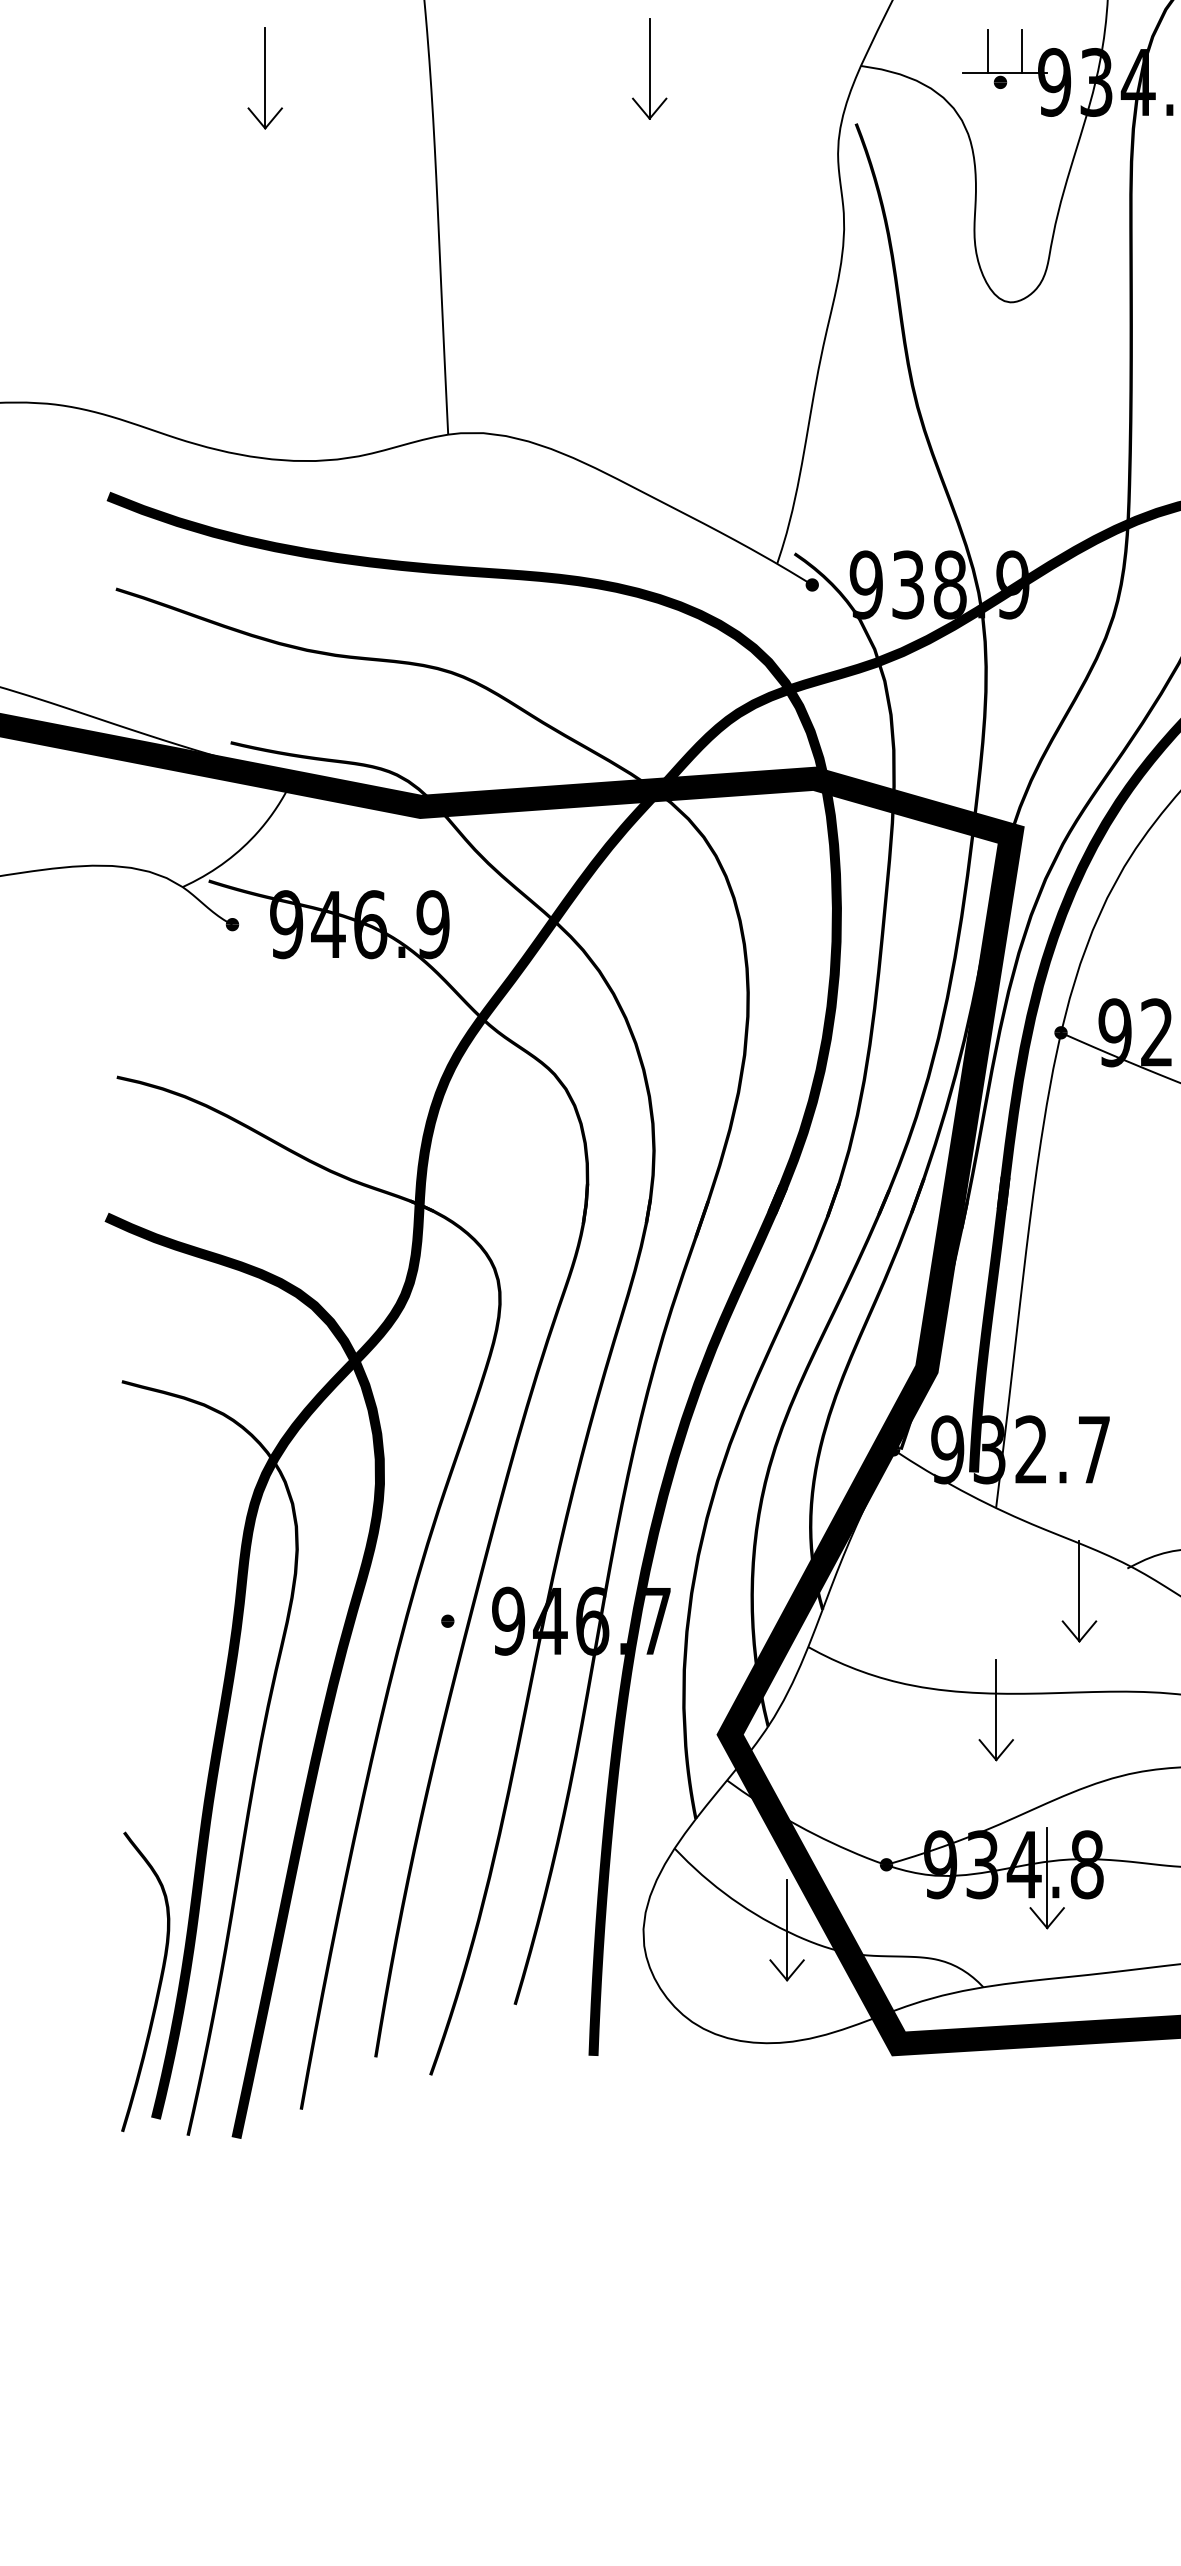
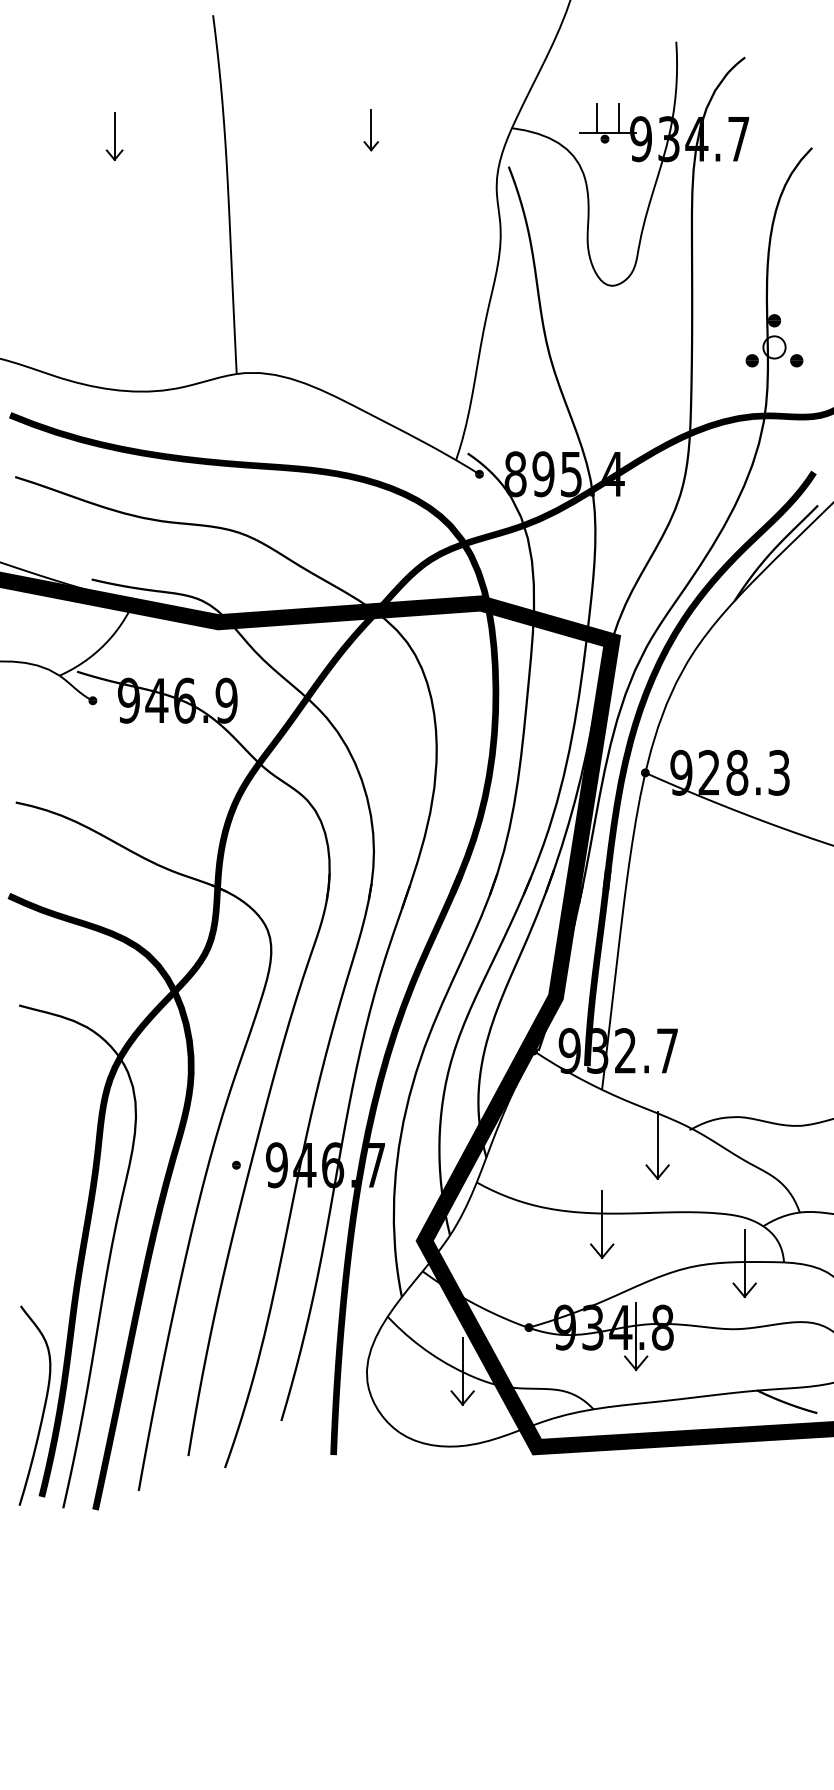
part: (650, 69) -> (371, 130), size x0.6
part: (264, 78) -> (114, 136), size x0.7
text: (939, 585) -> (564, 474), 938.9 -> 895.4

